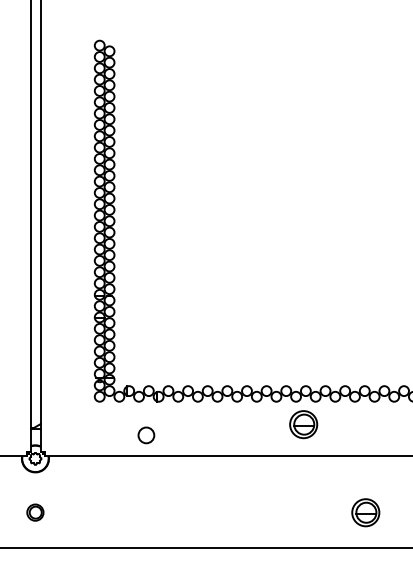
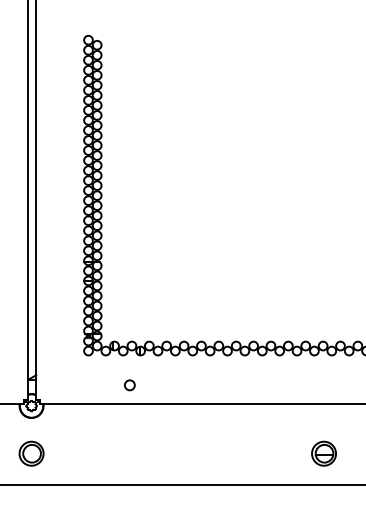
part: (303, 424) -> (268, 375), removed
circle: (146, 435) -> (129, 385), size x0.71
part: (35, 512) -> (31, 453), size x1.67

